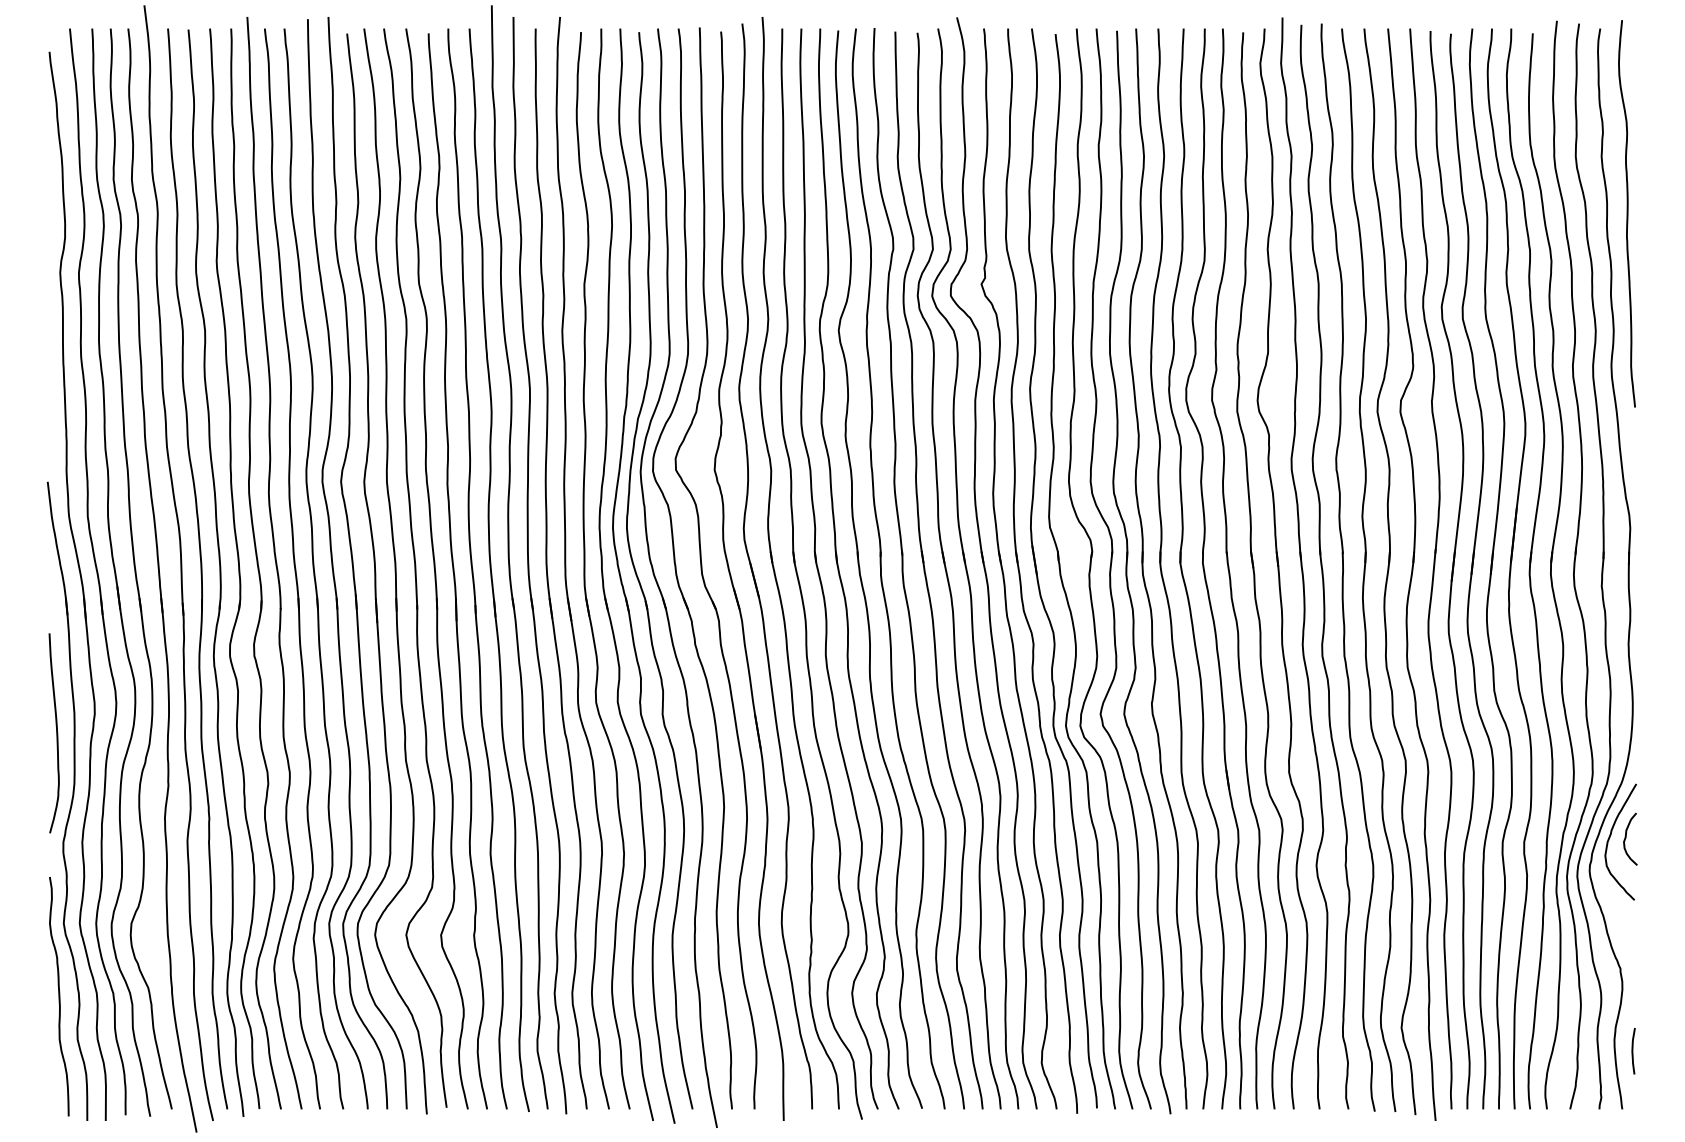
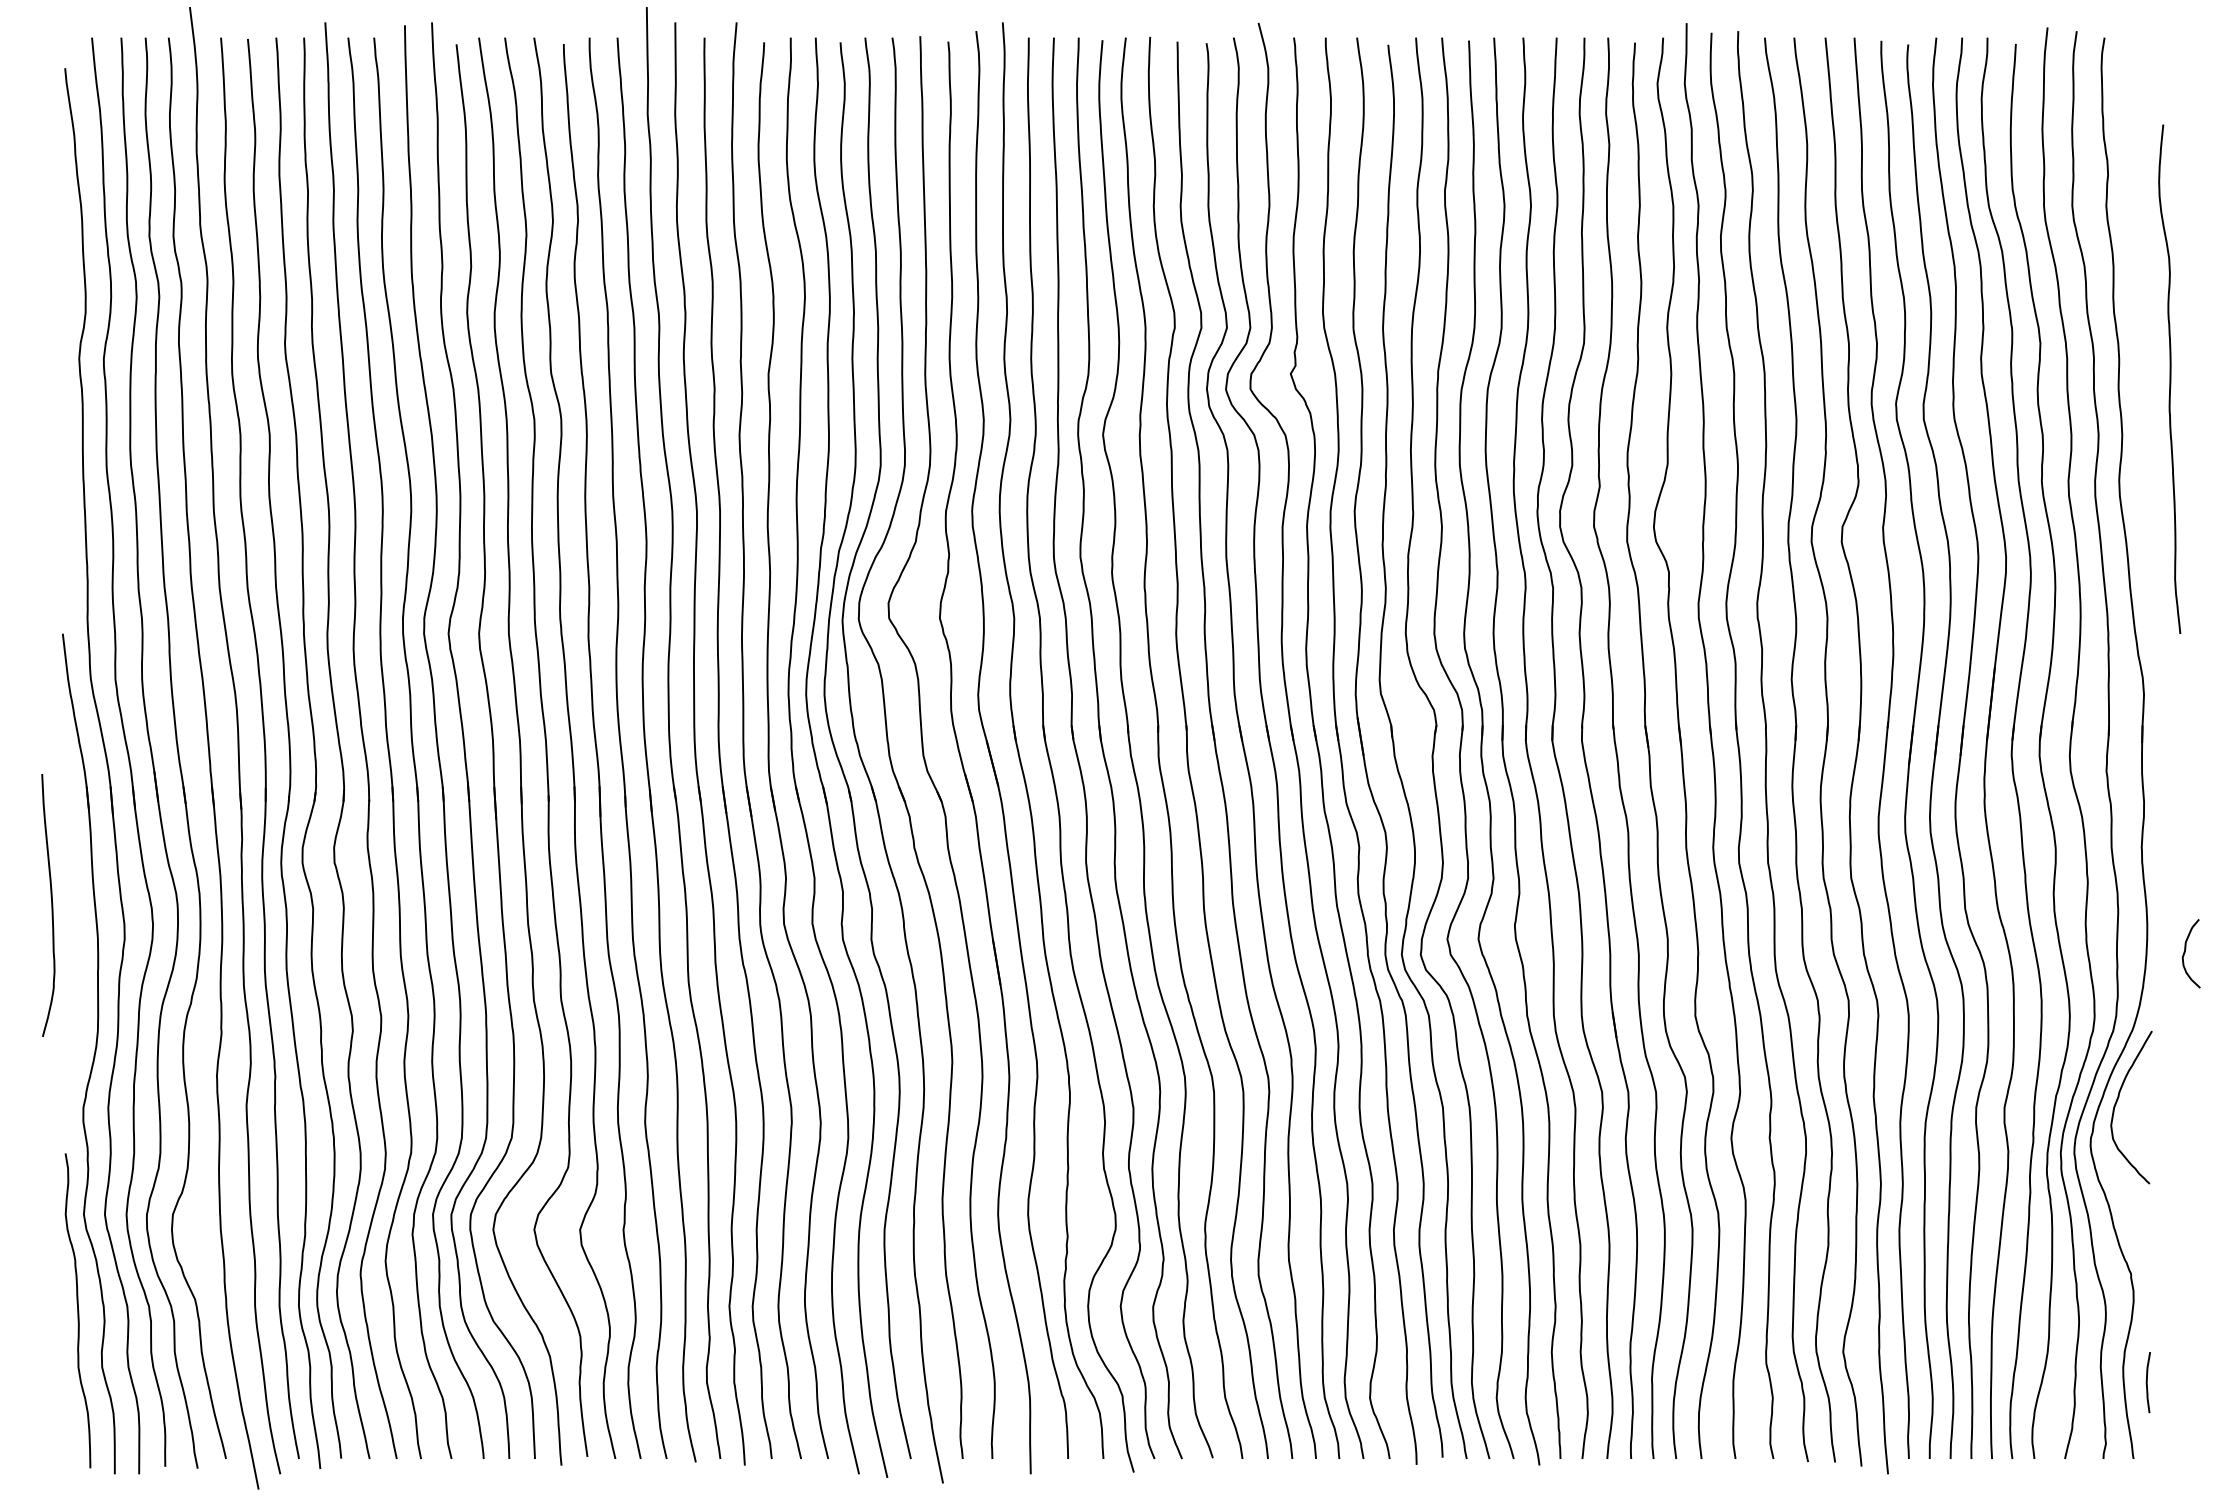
curve: (1626, 213) -> (2169, 378), moved
curve: (56, 733) -> (51, 905), moved
curve: (1626, 839) -> (2185, 953), moved

